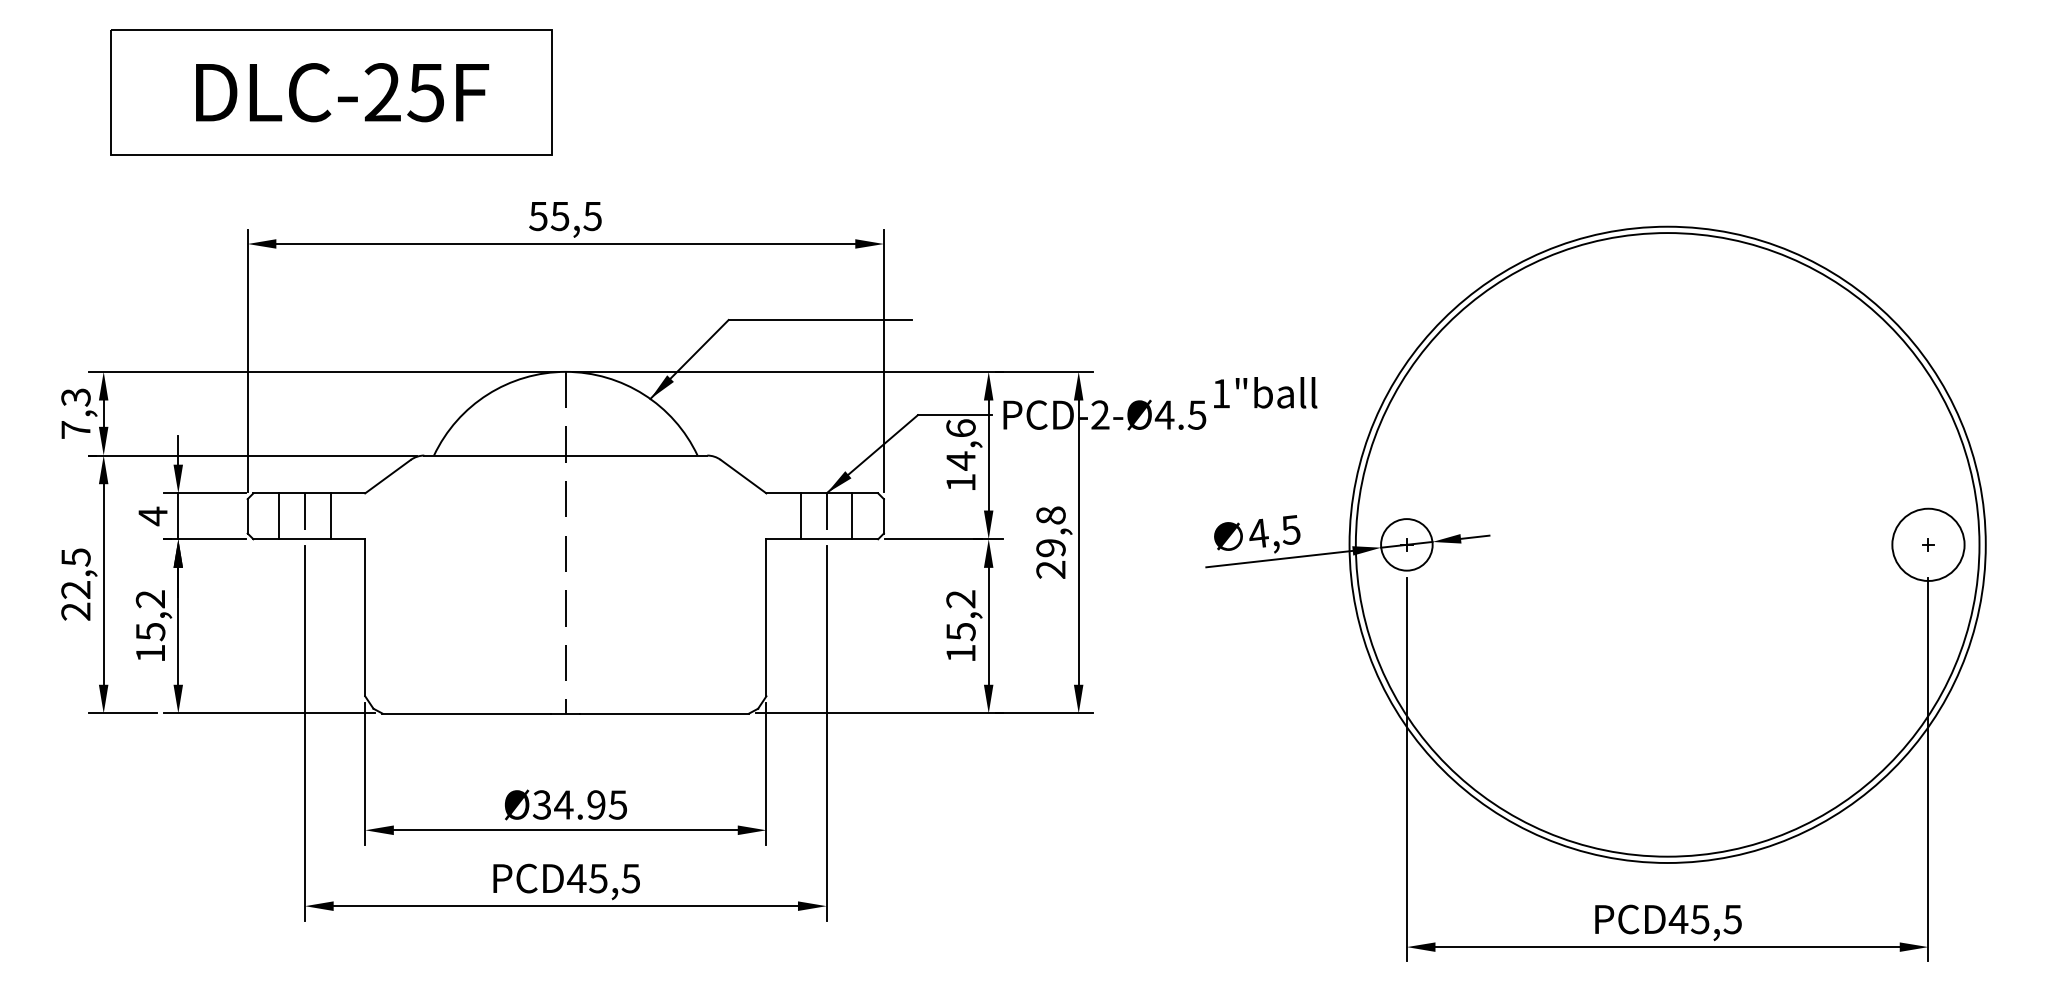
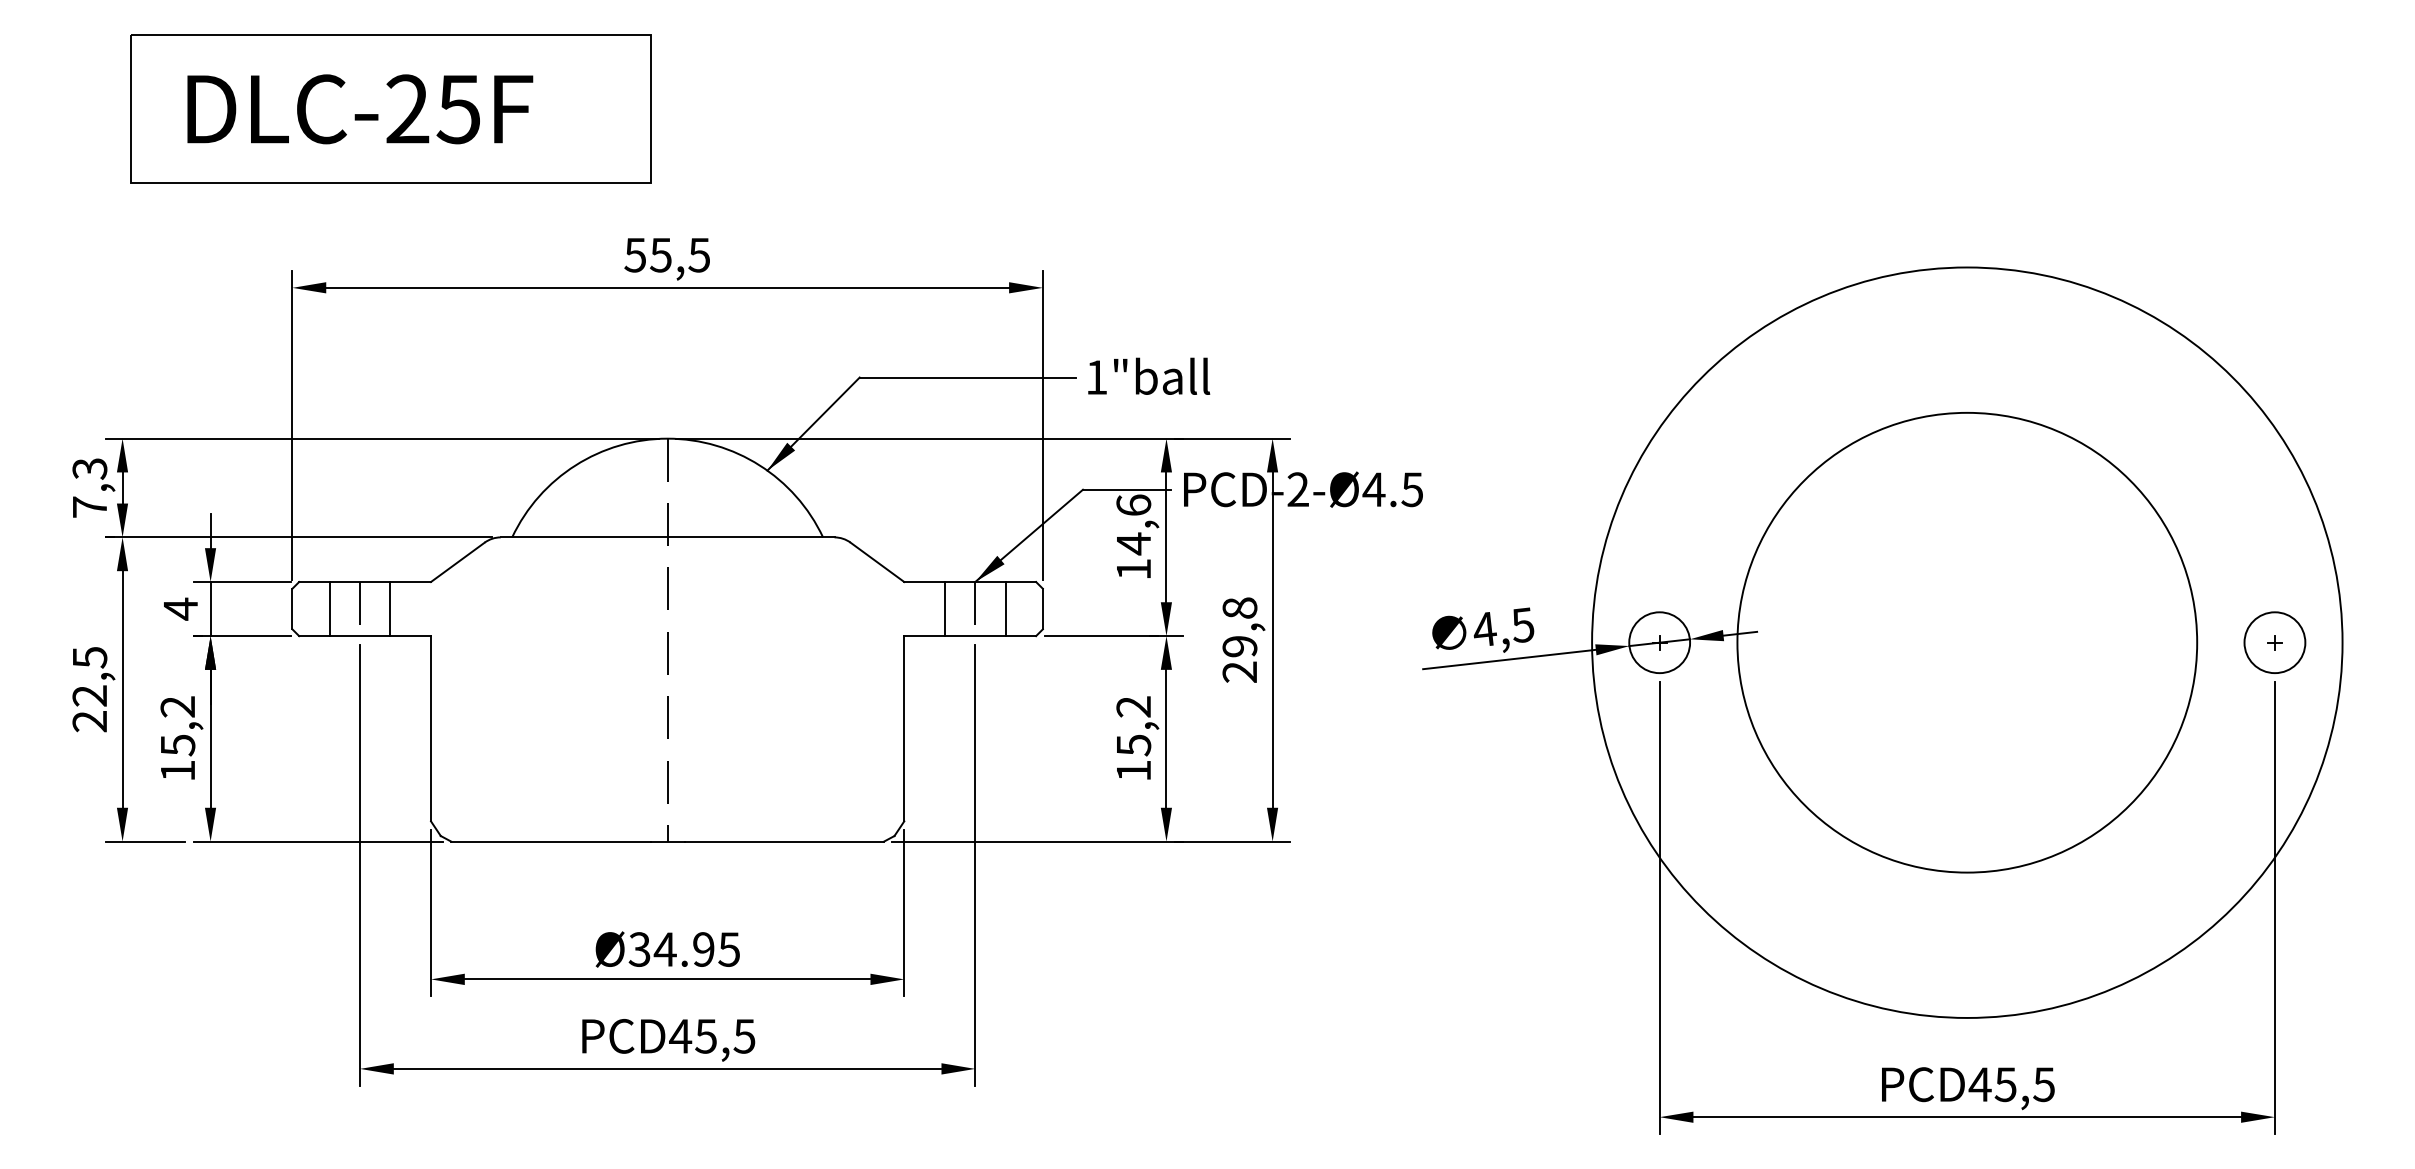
text: (342, 92) -> (360, 109), moved
text: (1265, 392) -> (1149, 375), moved
circle: (1667, 544) -> (1967, 642), size x0.62
circle: (1928, 544) -> (2274, 642), size x0.71

